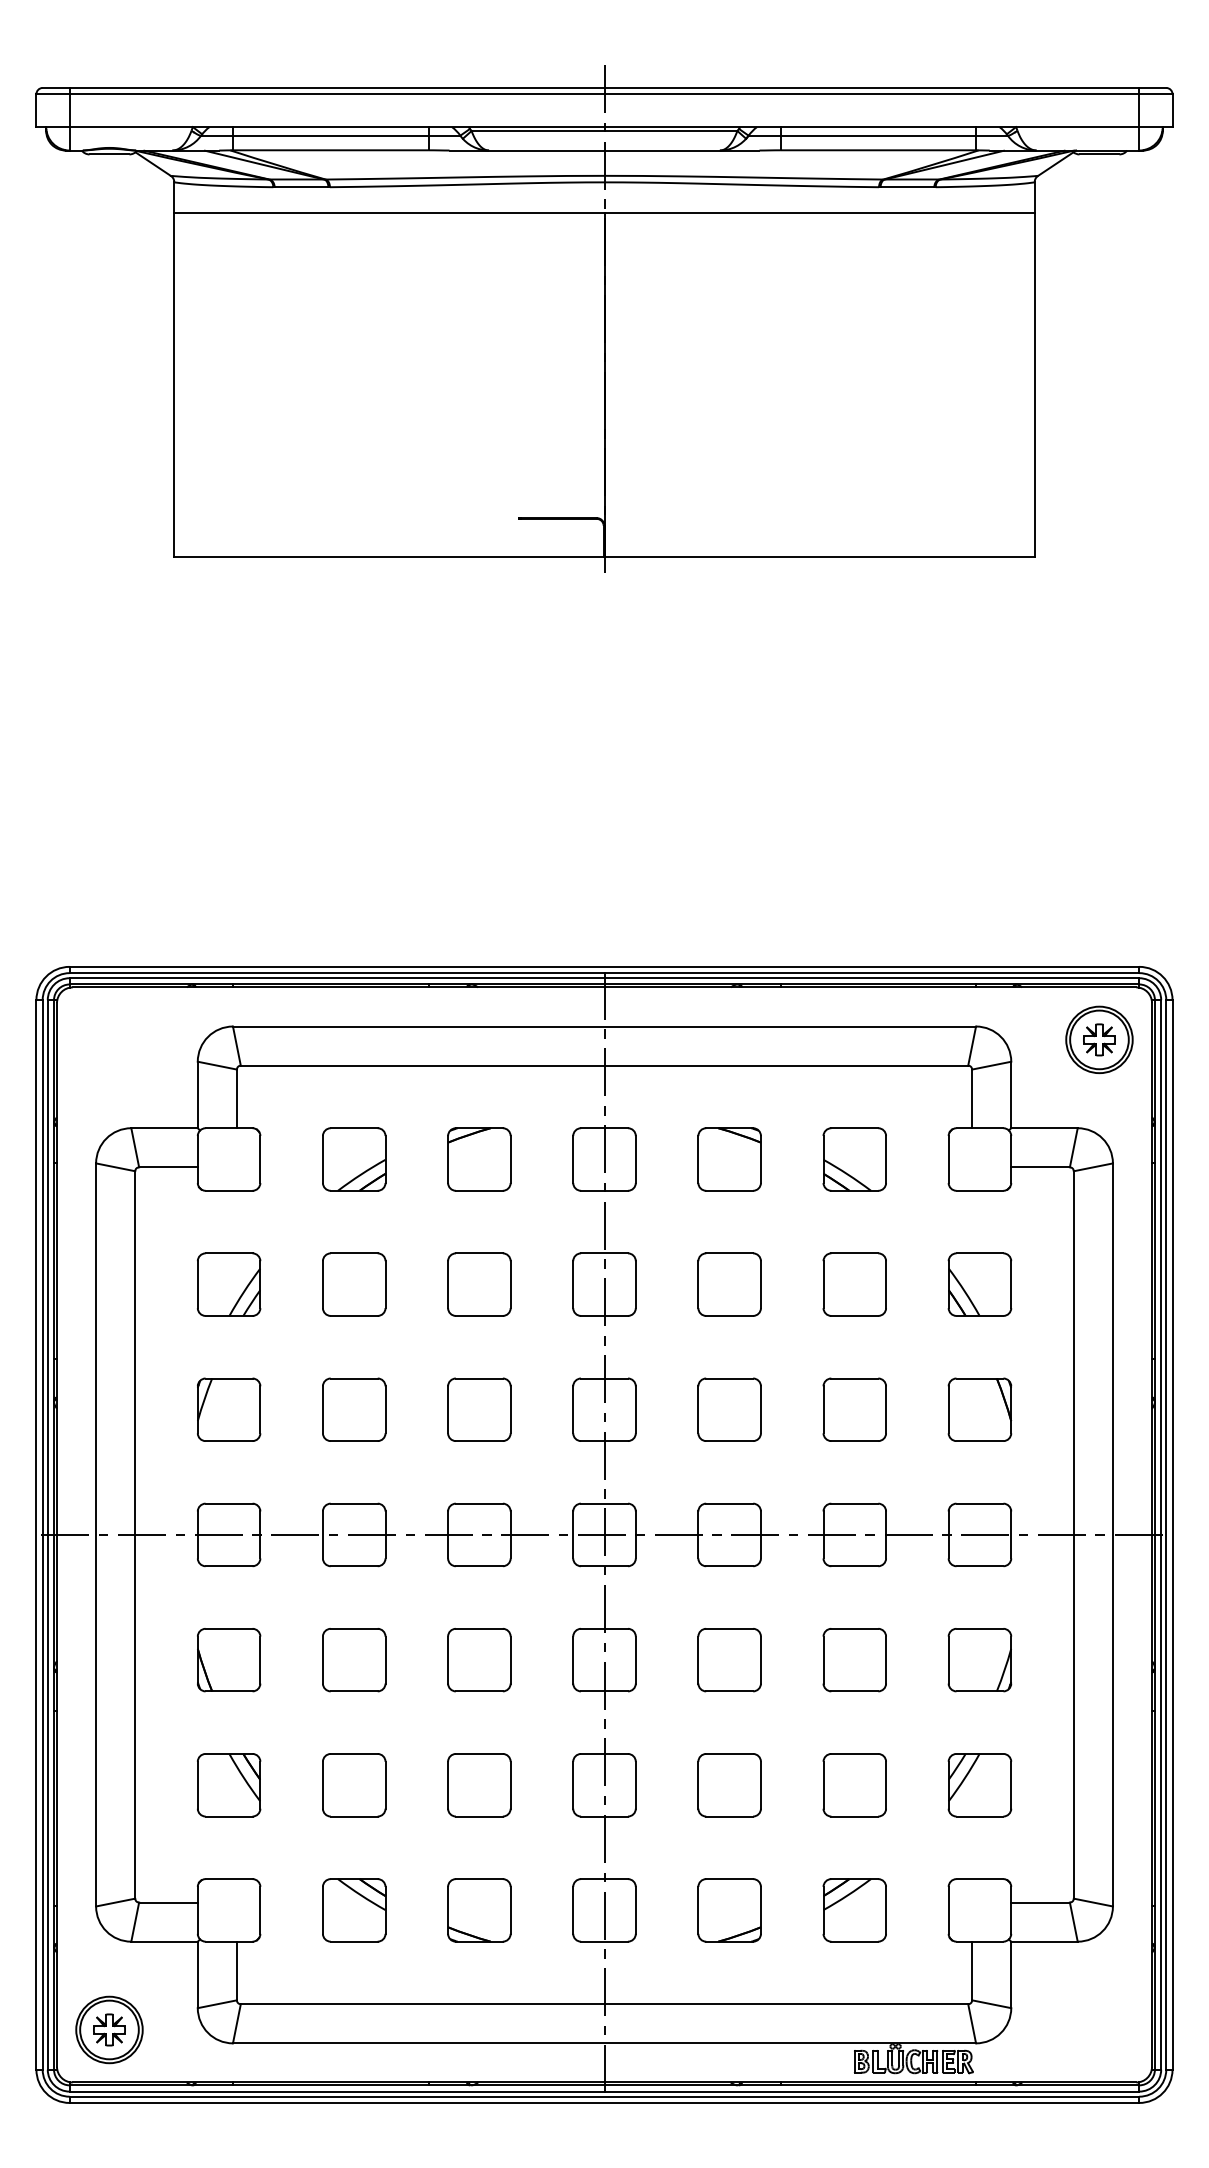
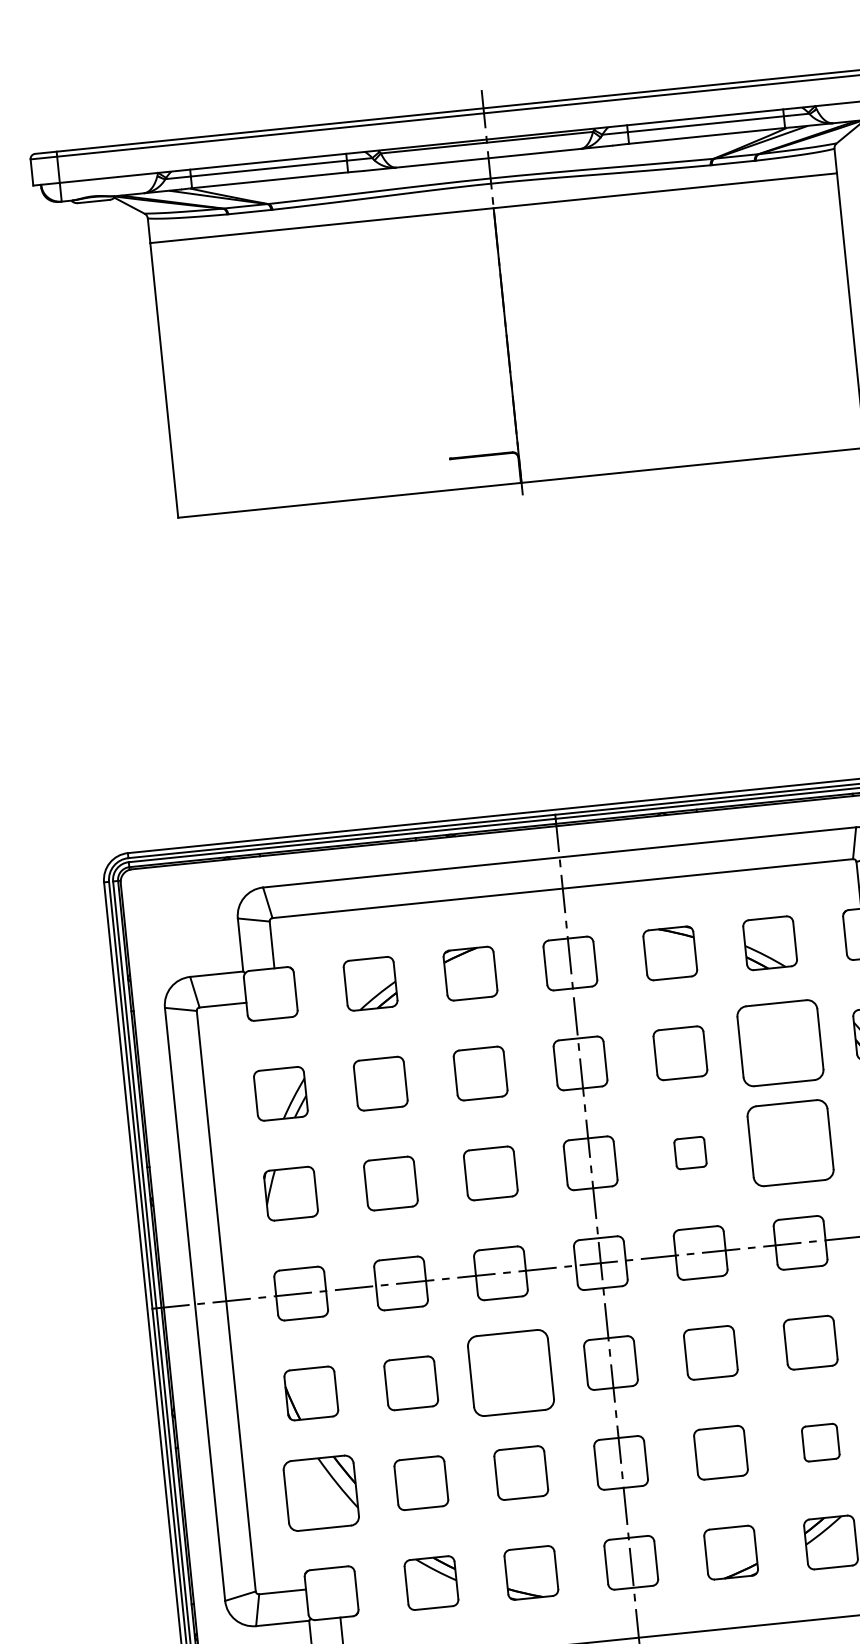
part: (854, 1284) -> (780, 1043), size x1.6
part: (729, 1409) -> (690, 1152), size x0.6
part: (854, 1409) -> (790, 1142), size x1.6
part: (479, 1660) -> (511, 1373), size x1.6
part: (229, 1785) -> (321, 1493), size x1.4
part: (854, 1785) -> (820, 1442), size x0.7

